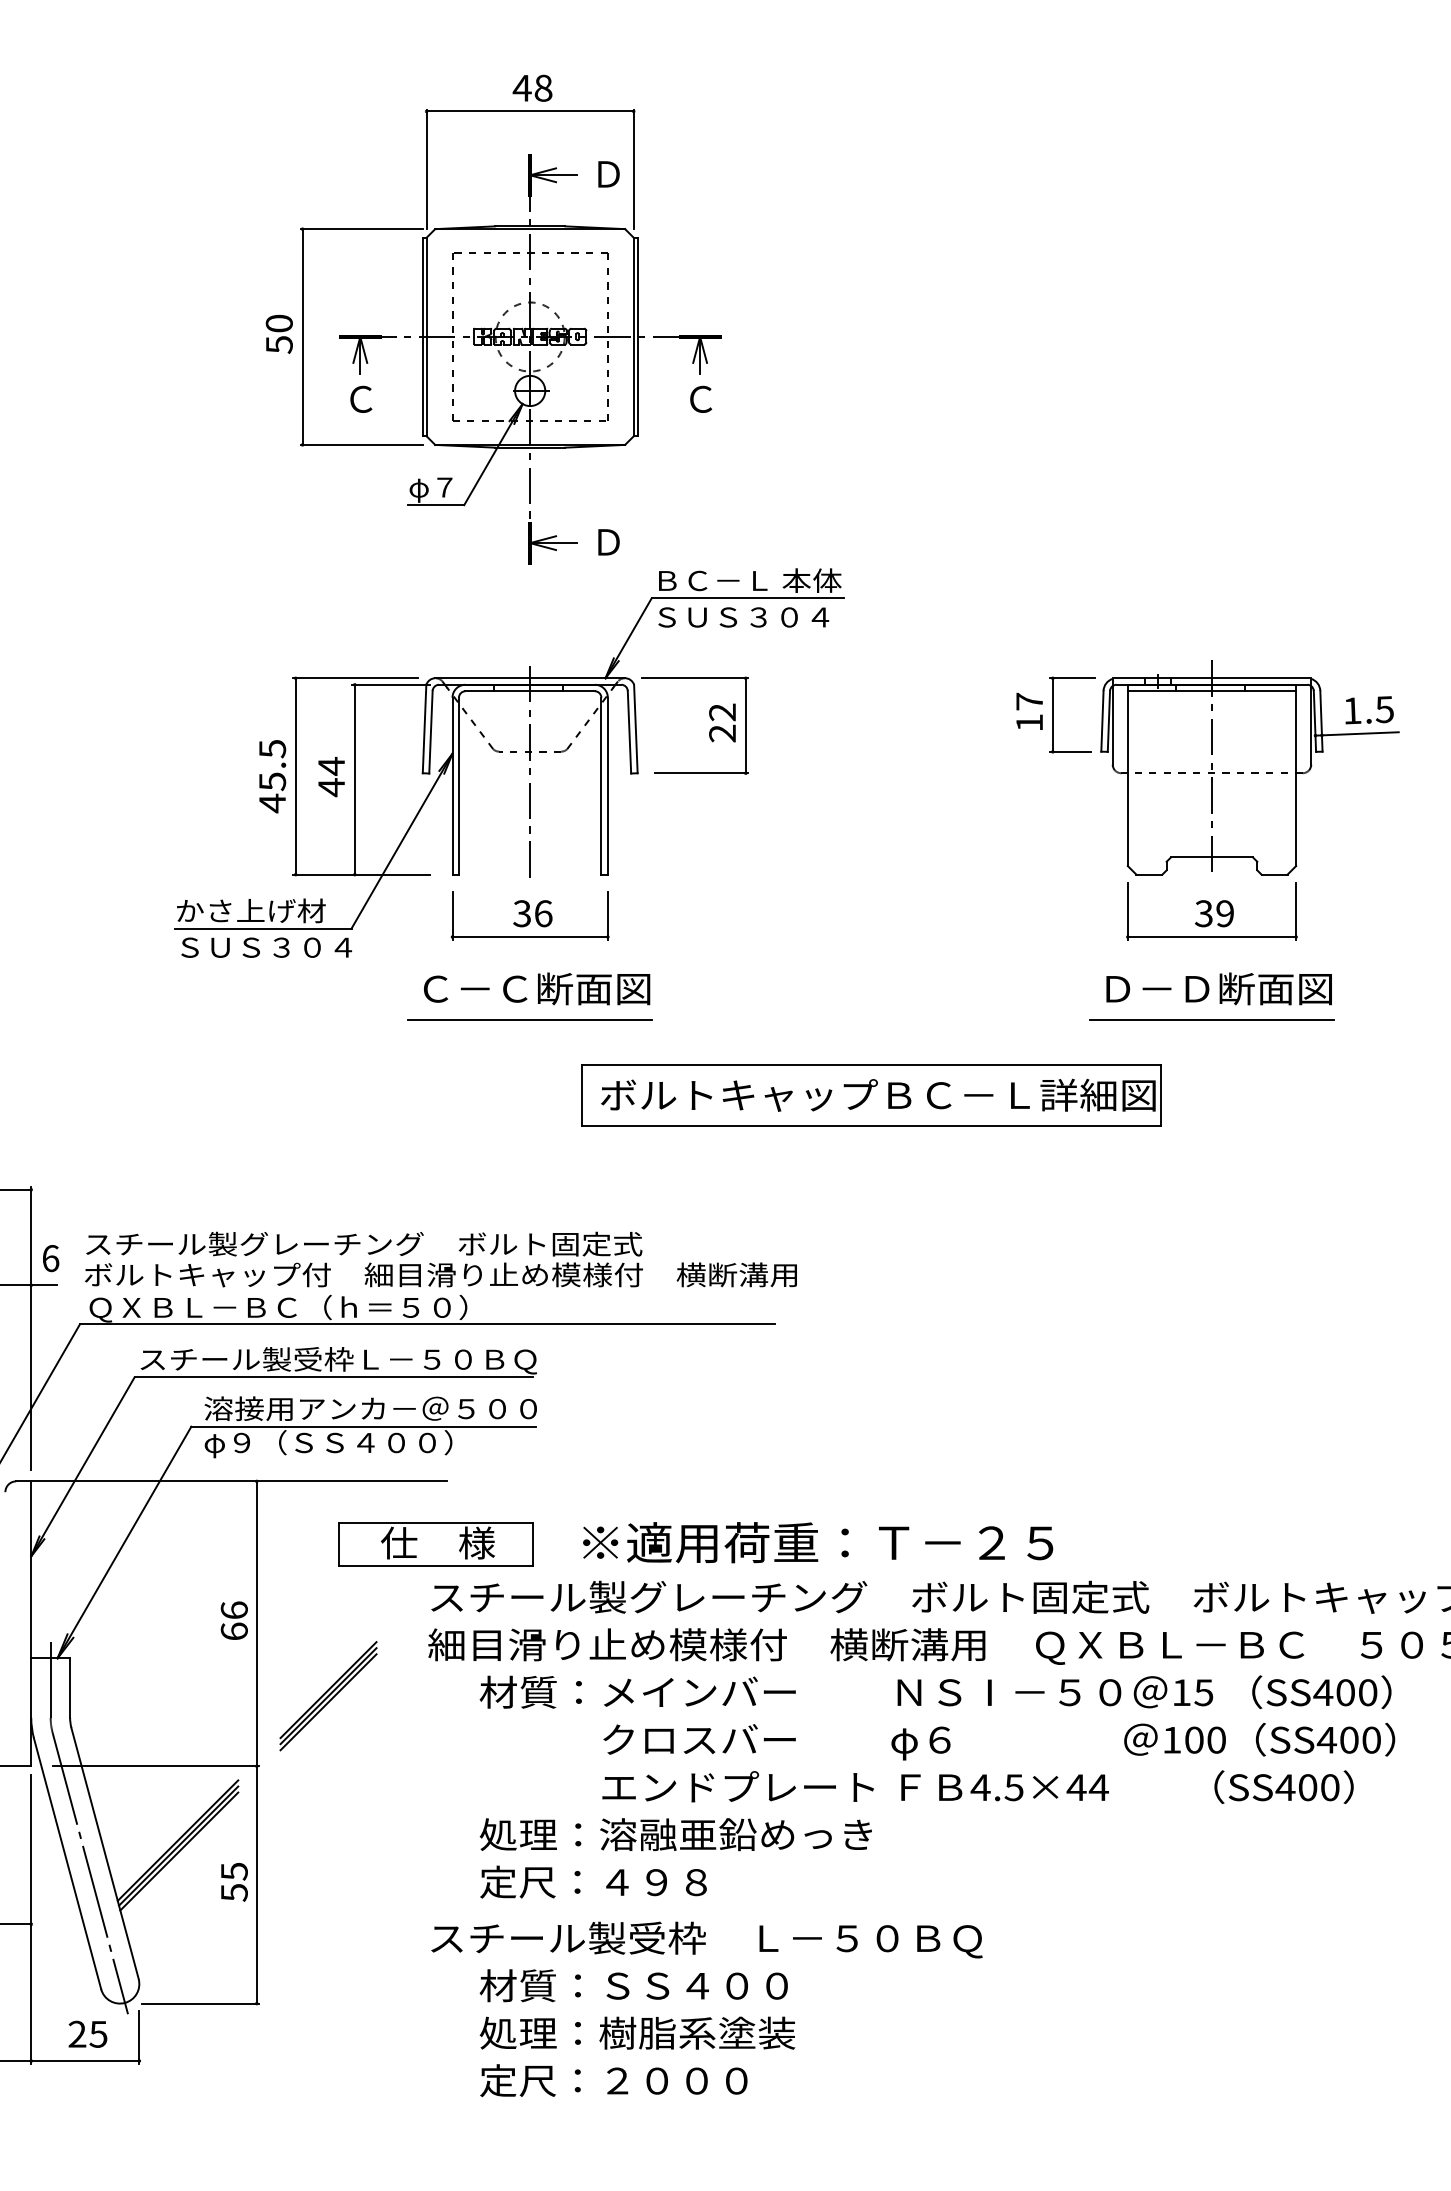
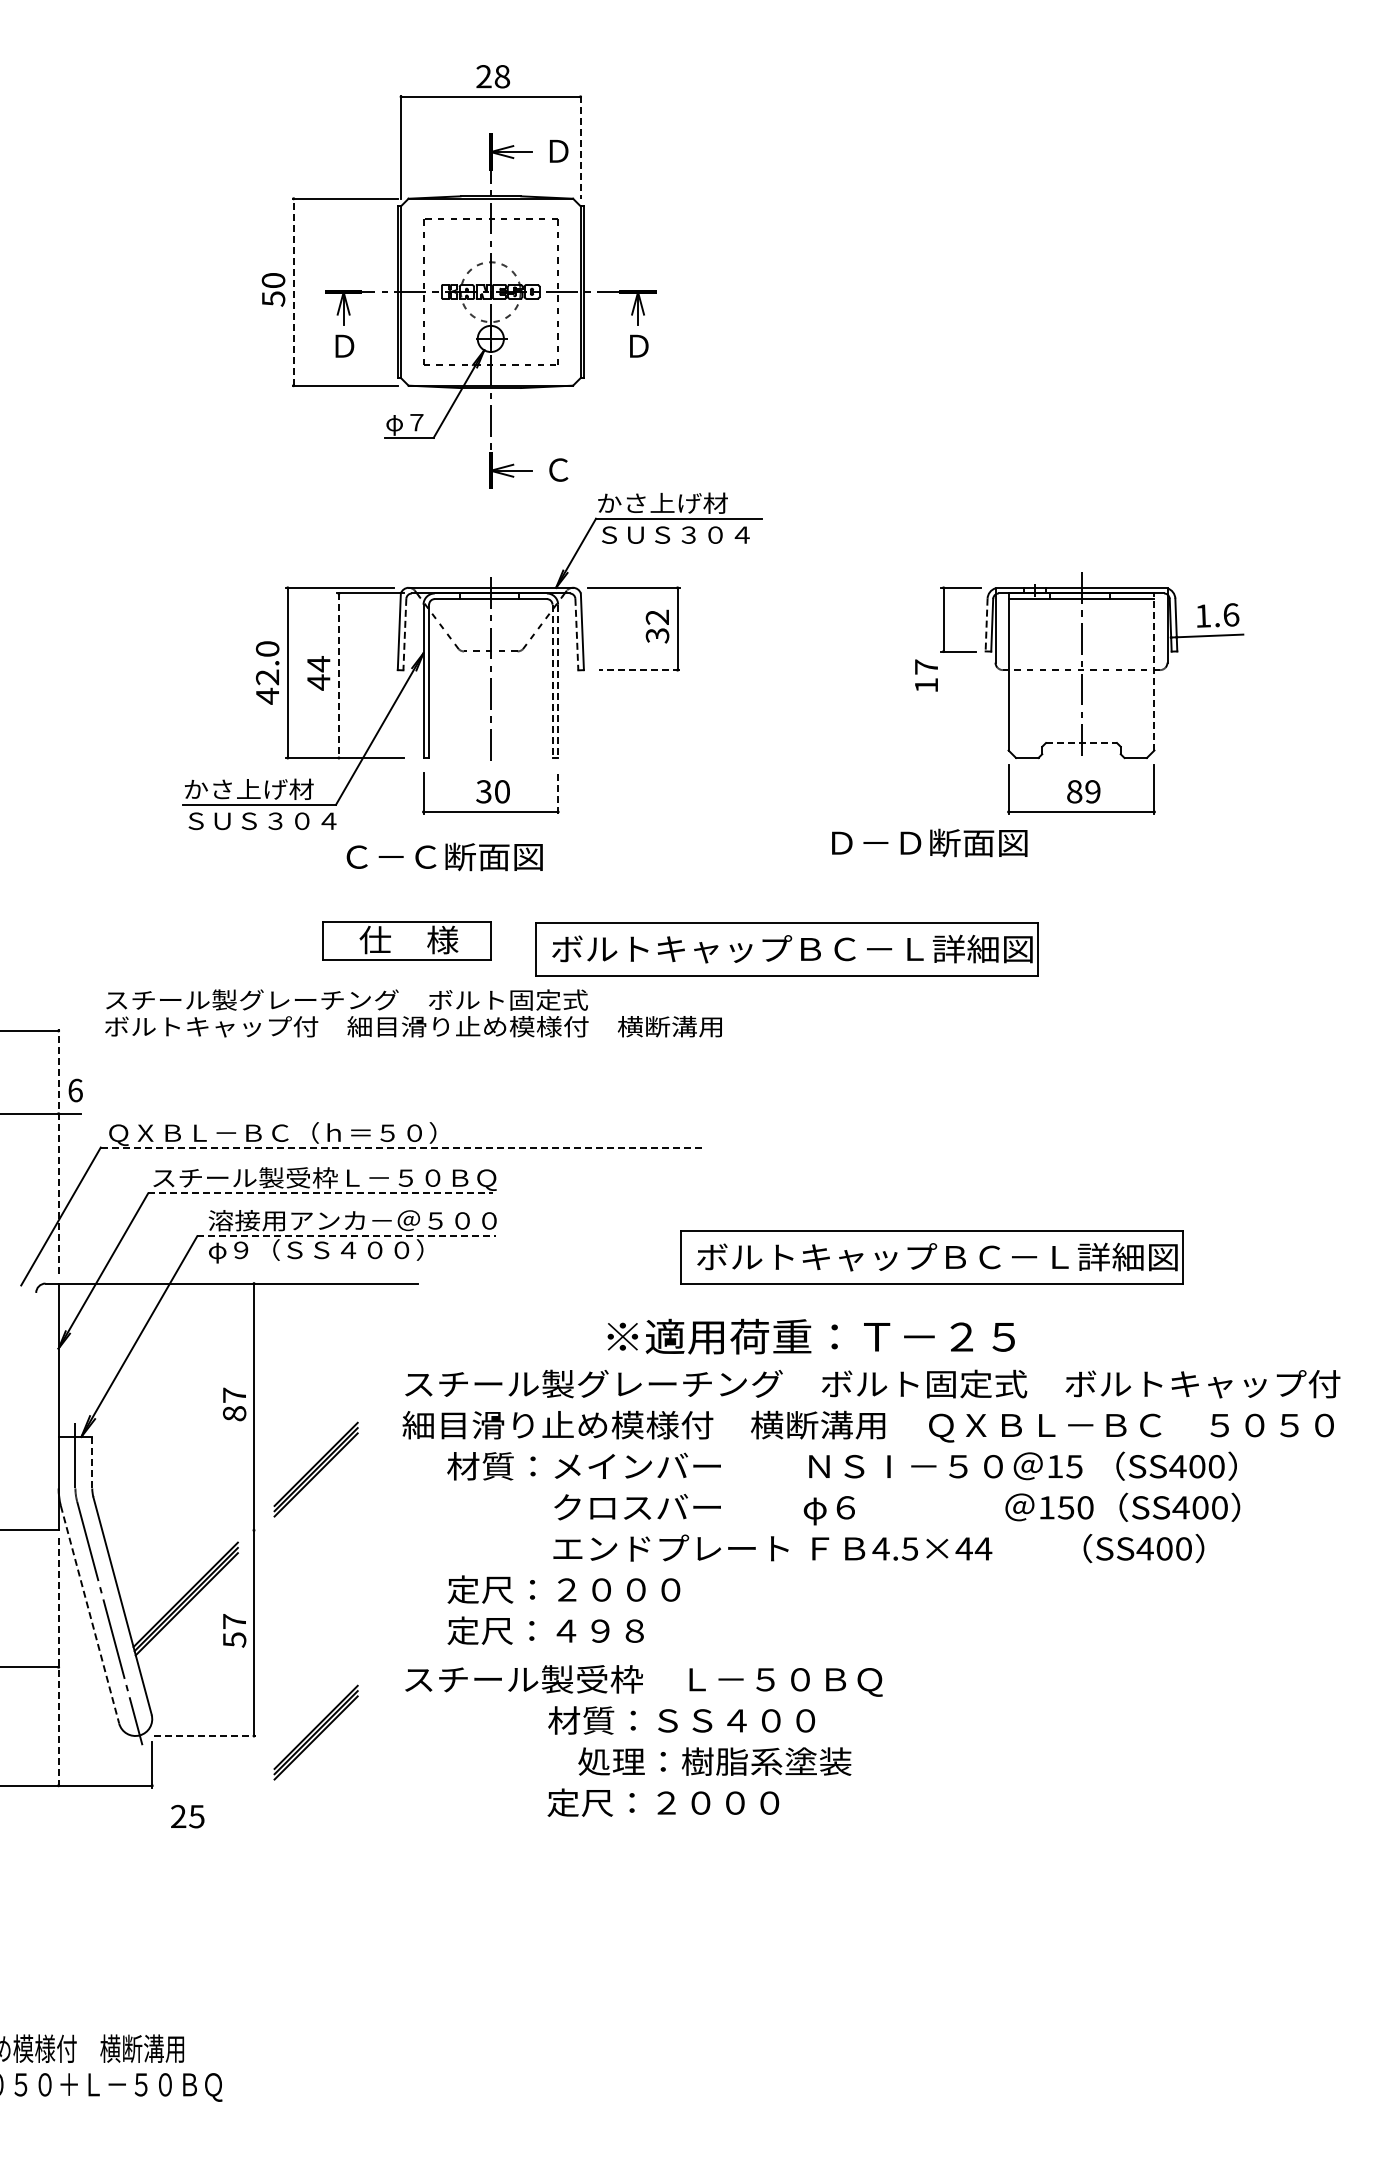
text: (521, 88) -> (483, 76), 48 -> 28
line: (633, 169) -> (580, 147), solid -> dashed
line: (302, 336) -> (293, 291), solid -> dashed
text: (361, 398) -> (344, 345), Ｃ -> Ｄ
text: (700, 398) -> (638, 345), Ｃ -> Ｄ
text: (608, 541) -> (558, 469), Ｄ -> Ｃ
text: (747, 579) -> (679, 502), ＢＣ－Ｌ 本体 -> かさ上げ材
text: (1385, 709) -> (1231, 614), 1.5 -> 1.6
text: (1029, 711) -> (926, 675), moved
line: (1102, 721) -> (986, 625), solid -> dashed
line: (430, 732) -> (404, 634), solid -> dashed
line: (629, 732) -> (576, 634), solid -> dashed
text: (722, 733) -> (657, 635), 22 -> 32
text: (272, 765) -> (267, 663), 45.5 -> 42.0
line: (700, 773) -> (638, 670), solid -> dashed
line: (1296, 776) -> (1154, 672), solid -> dashed
line: (354, 780) -> (338, 676), solid -> dashed
line: (601, 786) -> (552, 681), solid -> dashed
line: (608, 786) -> (558, 681), solid -> dashed
line: (1211, 857) -> (1081, 743), solid -> dashed
text: (543, 913) -> (502, 791), 36 -> 30
text: (1203, 913) -> (1074, 791), 39 -> 89
line: (608, 915) -> (558, 793), solid -> dashed
text: (536, 988) -> (444, 856), moved
text: (1218, 988) -> (929, 842), moved
line: (529, 1020) -> (490, 884), removed
line: (1211, 1020) -> (1081, 884), removed
text: (440, 1259) -> (413, 1013), moved
line: (427, 1324) -> (401, 1147), solid -> dashed
line: (31, 1328) -> (58, 1151), solid -> dashed
line: (333, 1377) -> (320, 1193), solid -> dashed
line: (364, 1427) -> (347, 1236), solid -> dashed
part: (1038, 1451) -> (931, 1257), added
text: (817, 1542) -> (810, 1336), moved
part: (435, 1543) -> (406, 940), moved
text: (234, 1620) -> (234, 1404), 66 -> 87
line: (70, 1687) -> (92, 1462), solid -> dashed
text: (1193, 1739) -> (1065, 1507), 100 -> 150
line: (155, 1766) -> (166, 1530), removed
text: (675, 1834) -> (616, 1589), 処理：溶融亜鉛めっき -> 定尺：２０００
line: (68, 1863) -> (90, 1614), solid -> dashed
text: (234, 1871) -> (234, 1621), 55 -> 57
line: (31, 1919) -> (58, 1663), solid -> dashed
text: (633, 1985) -> (681, 1720), moved
part: (327, 1999) -> (315, 1732), added
line: (200, 2004) -> (205, 1736), solid -> dashed
text: (637, 2033) -> (714, 1761), moved
text: (87, 2034) -> (187, 1816), moved
text: (614, 2080) -> (663, 1802), moved

